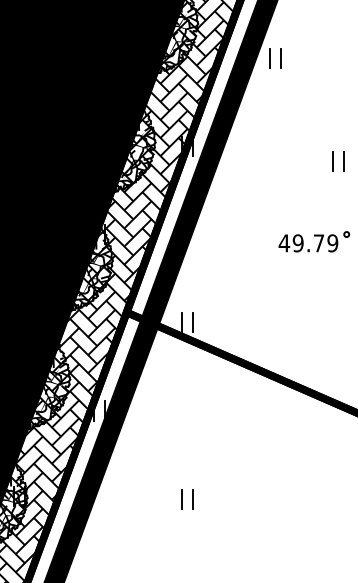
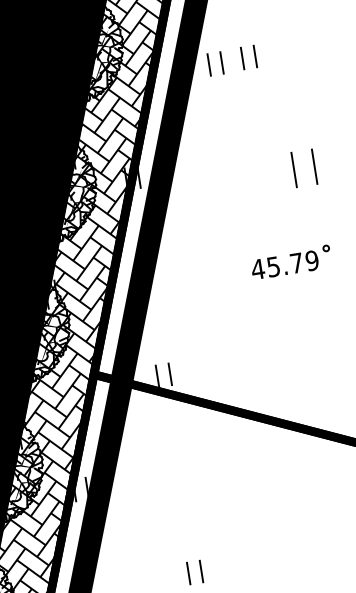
part: (305, 57) -> (248, 57), added
part: (338, 161) -> (304, 168), size x1.6
text: (297, 243) -> (272, 267), 49.79 -> 45.79

